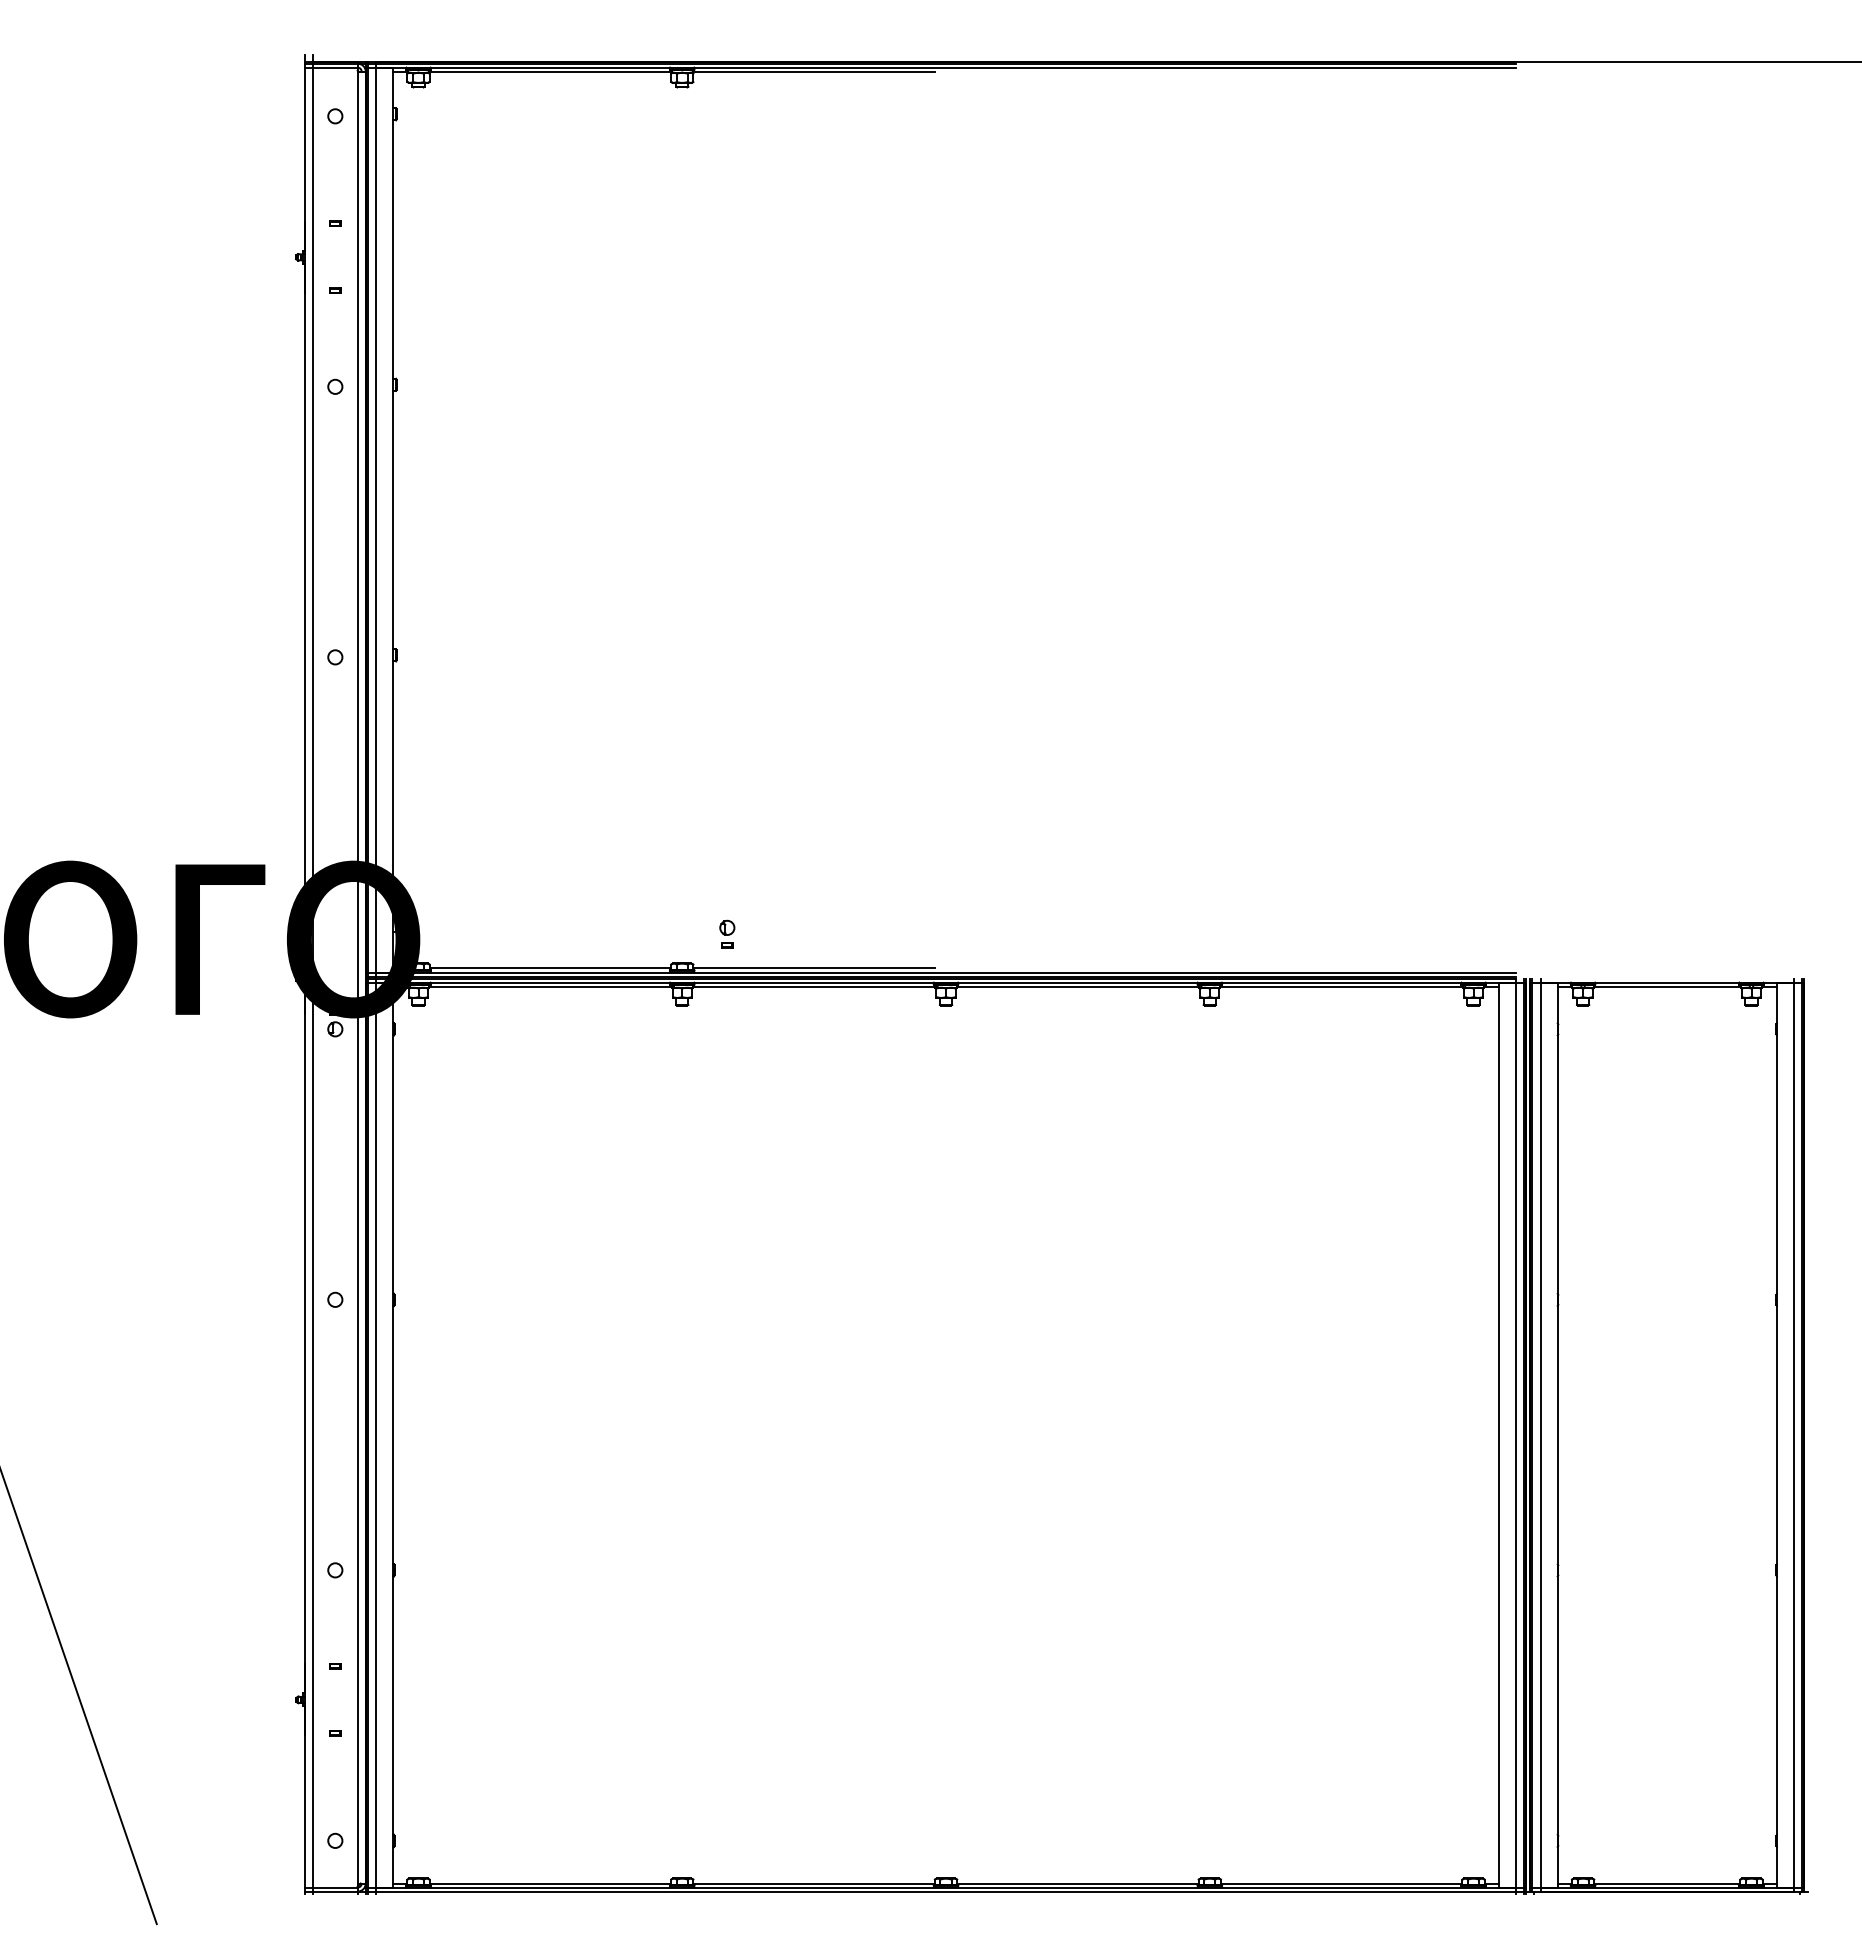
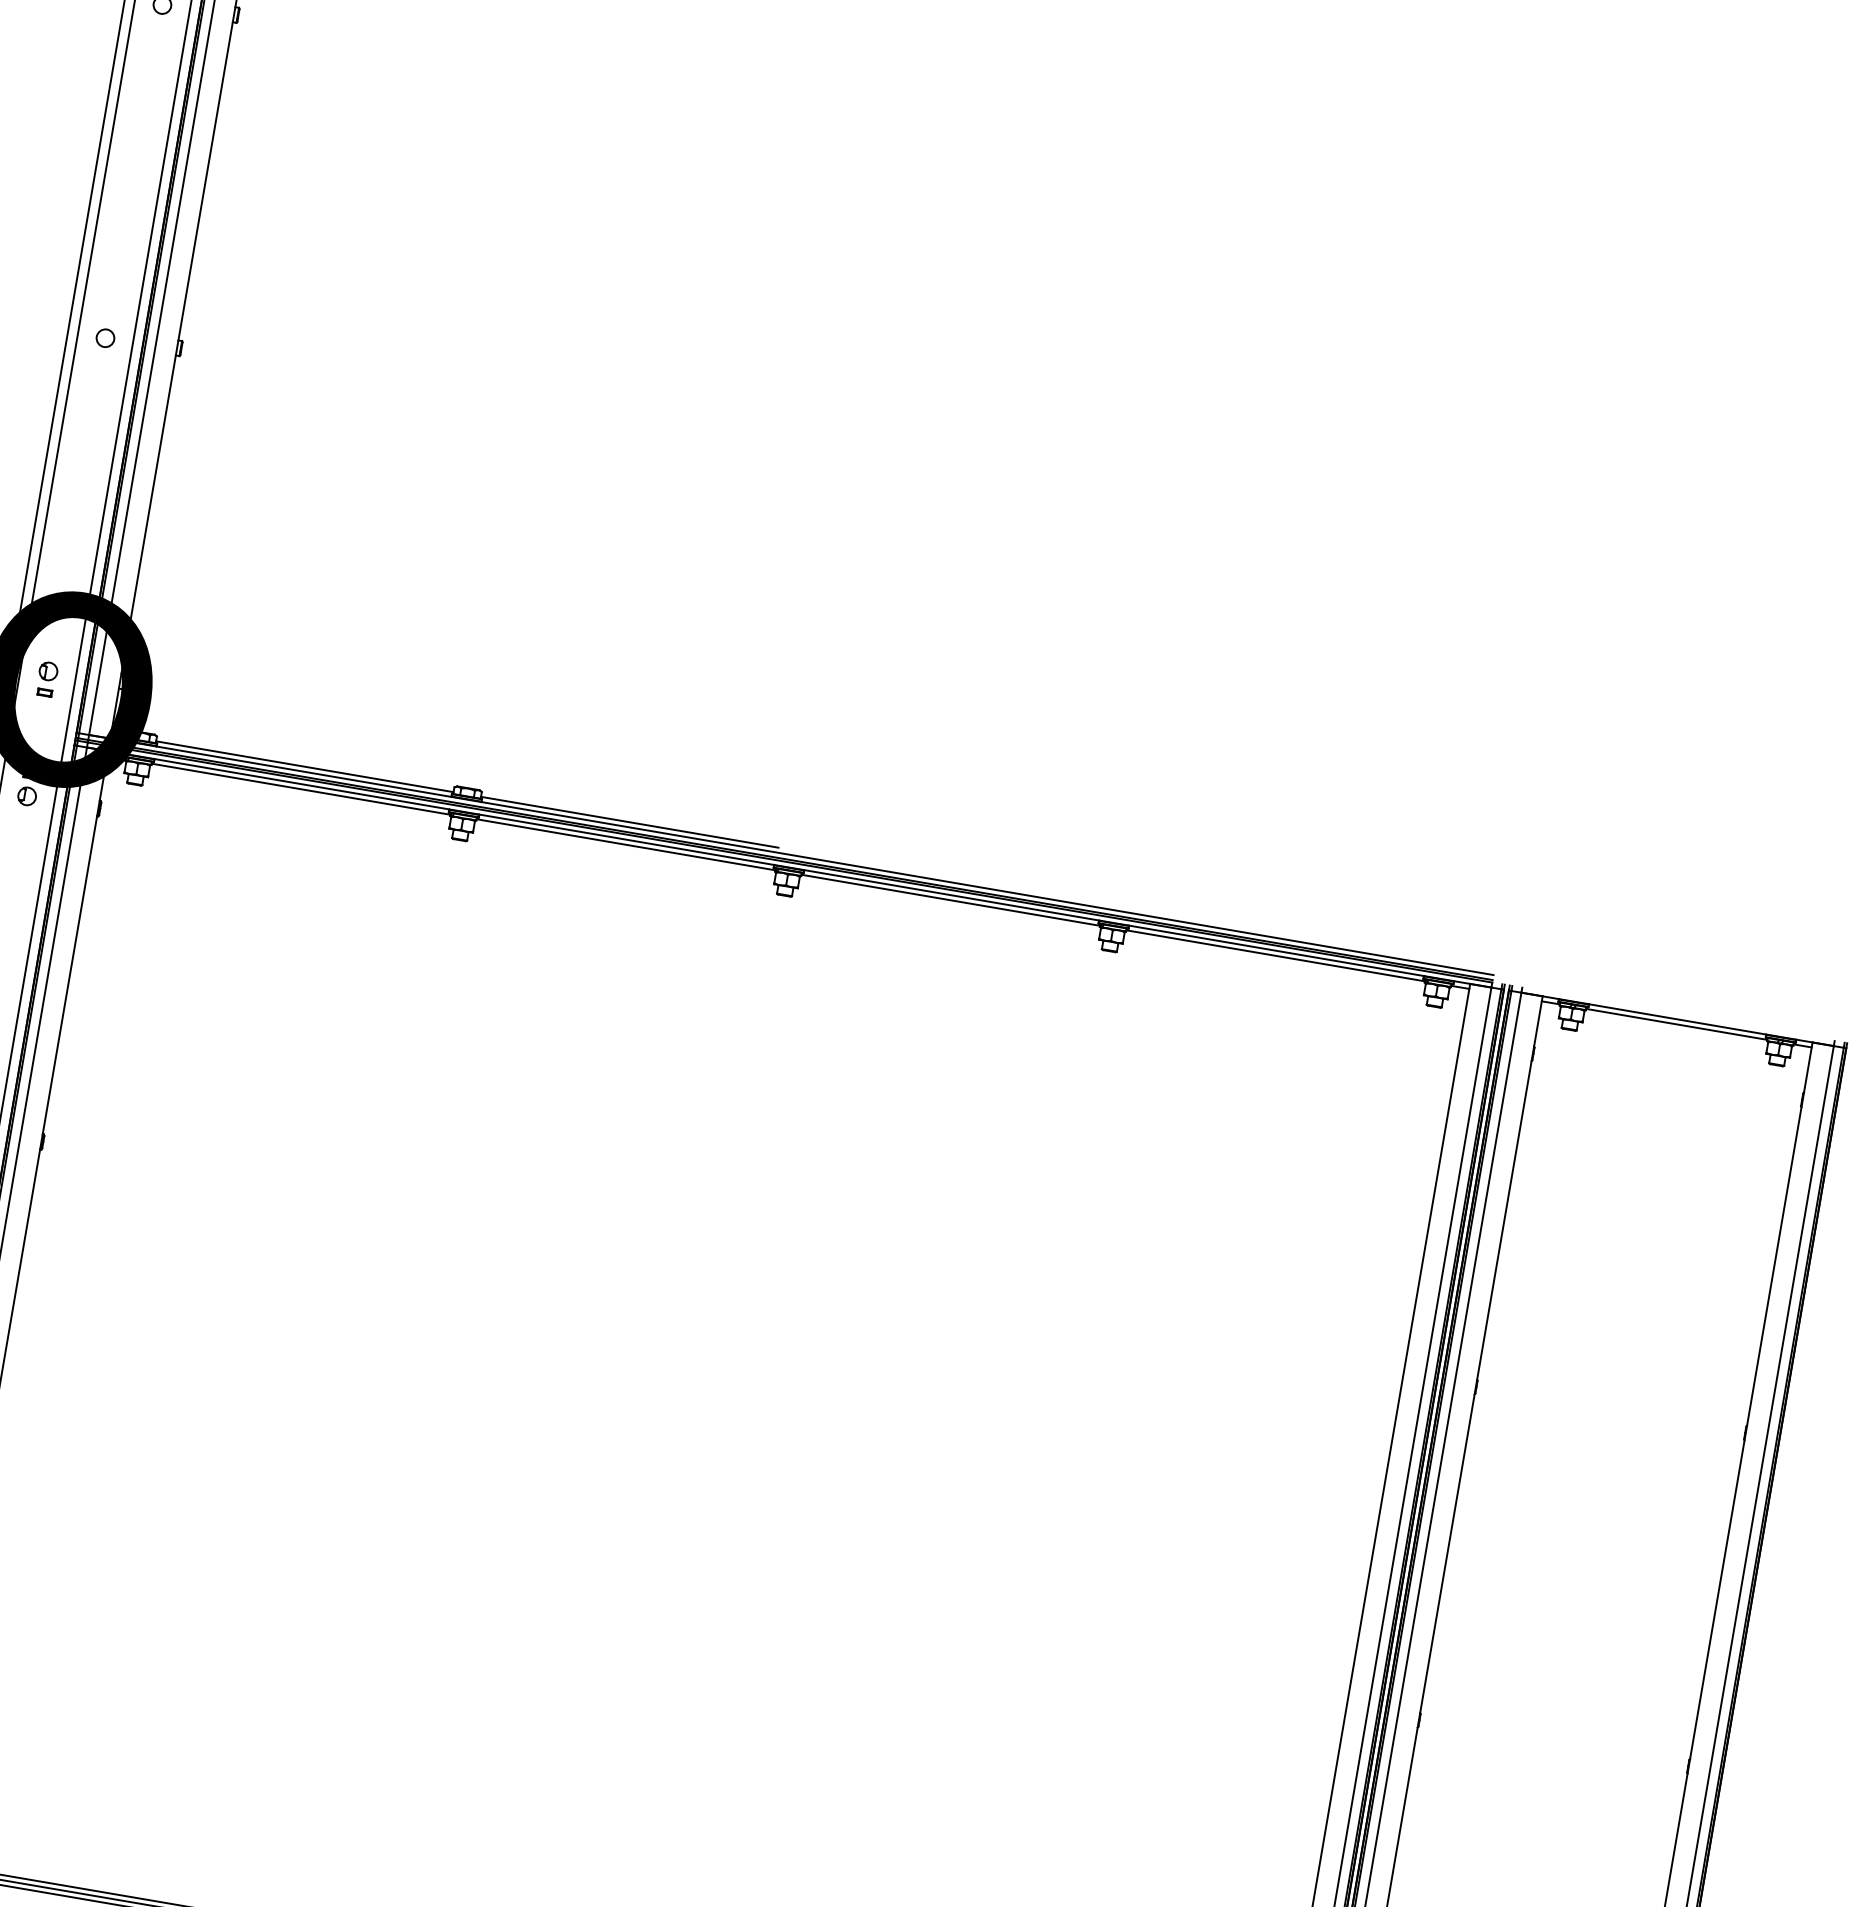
part: (727, 933) -> (47, 678), moved

